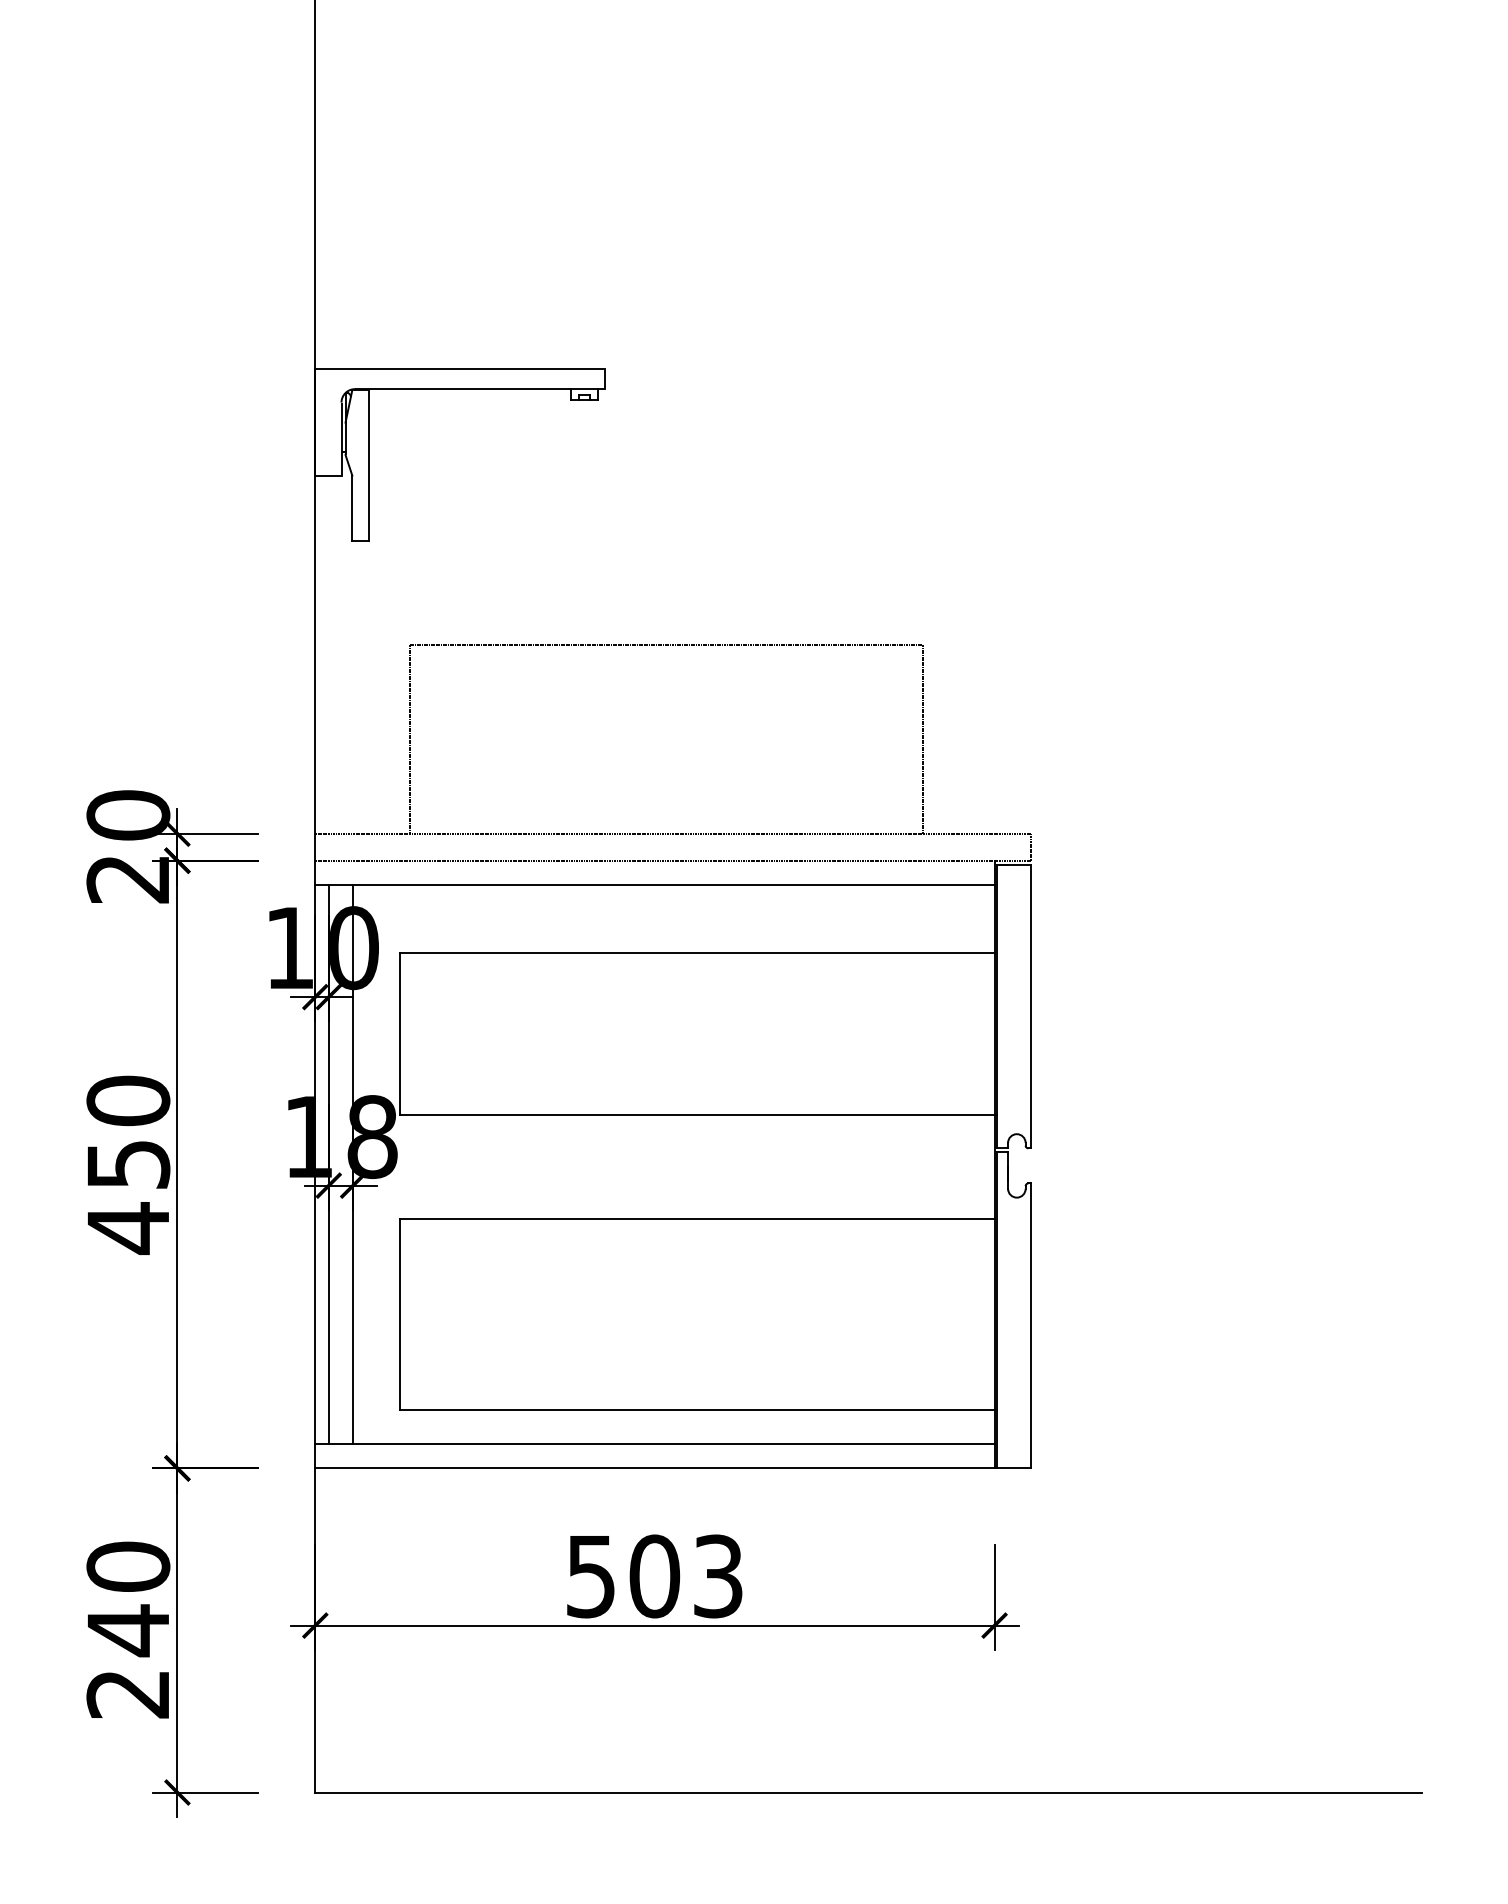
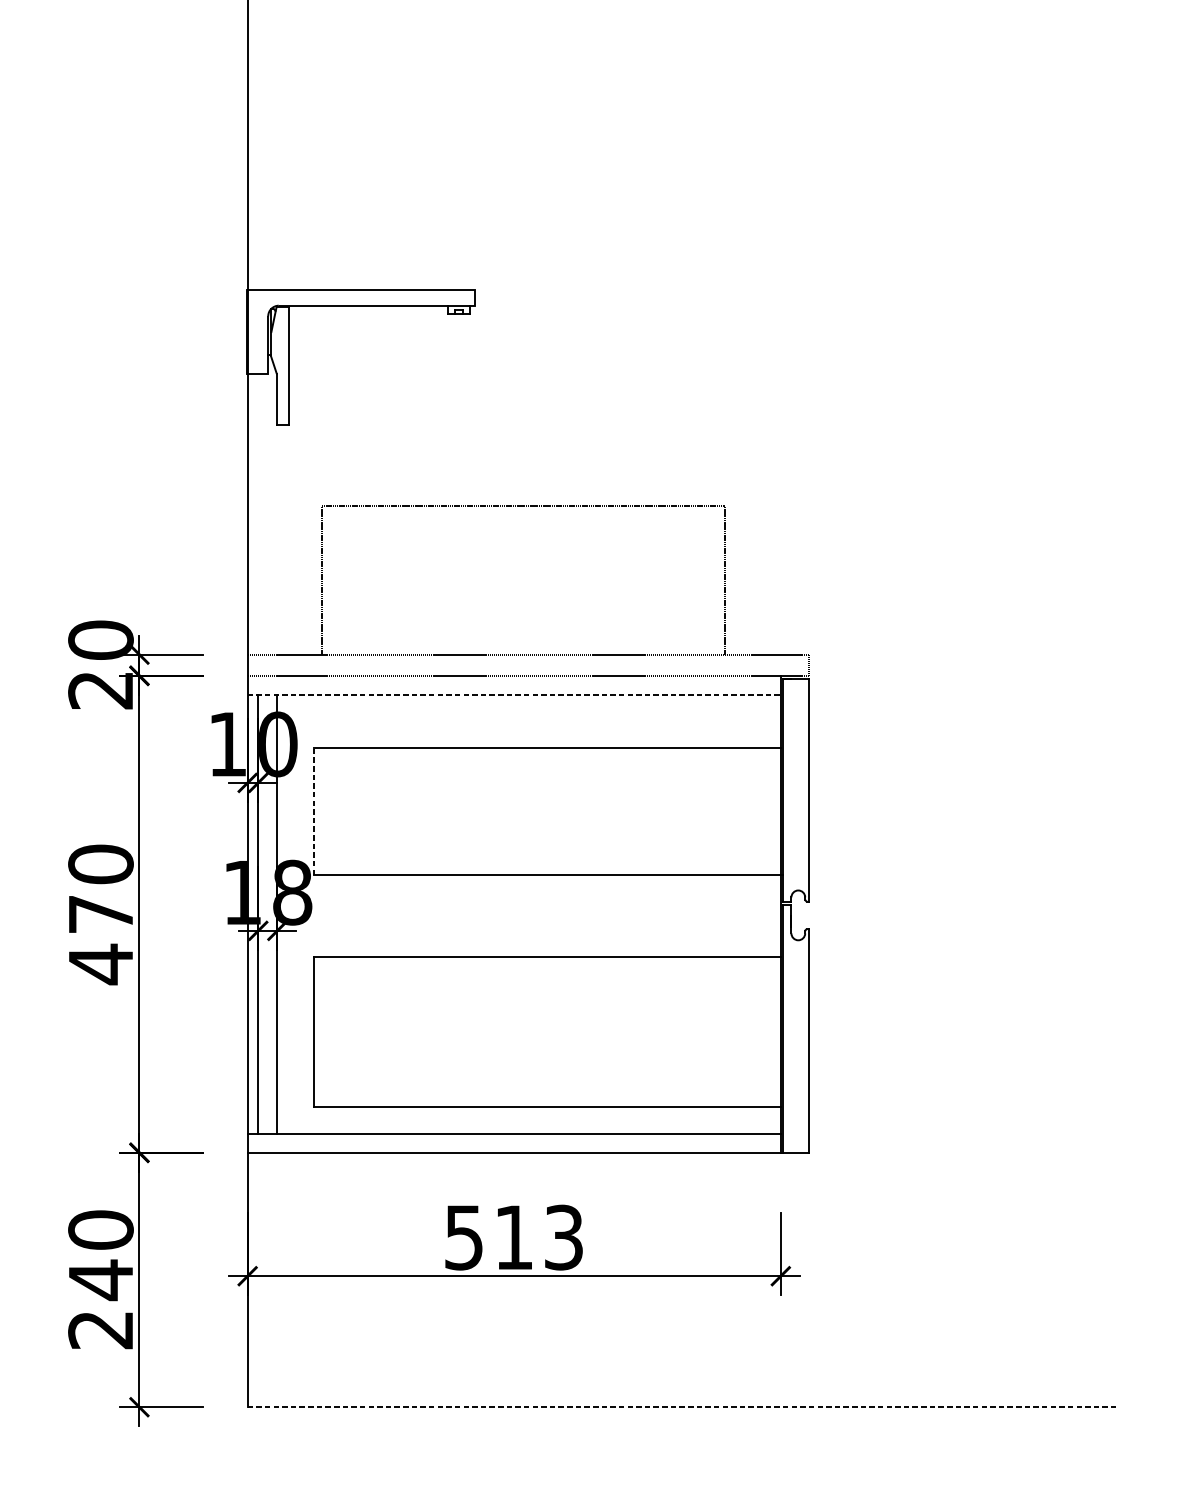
line: (654, 885) -> (513, 695), solid -> dashed
line: (400, 1033) -> (314, 811), solid -> dashed
text: (128, 1164) -> (101, 914), 450 -> 470
text: (654, 1576) -> (513, 1237), 503 -> 513
line: (868, 1792) -> (681, 1407), solid -> dashed

